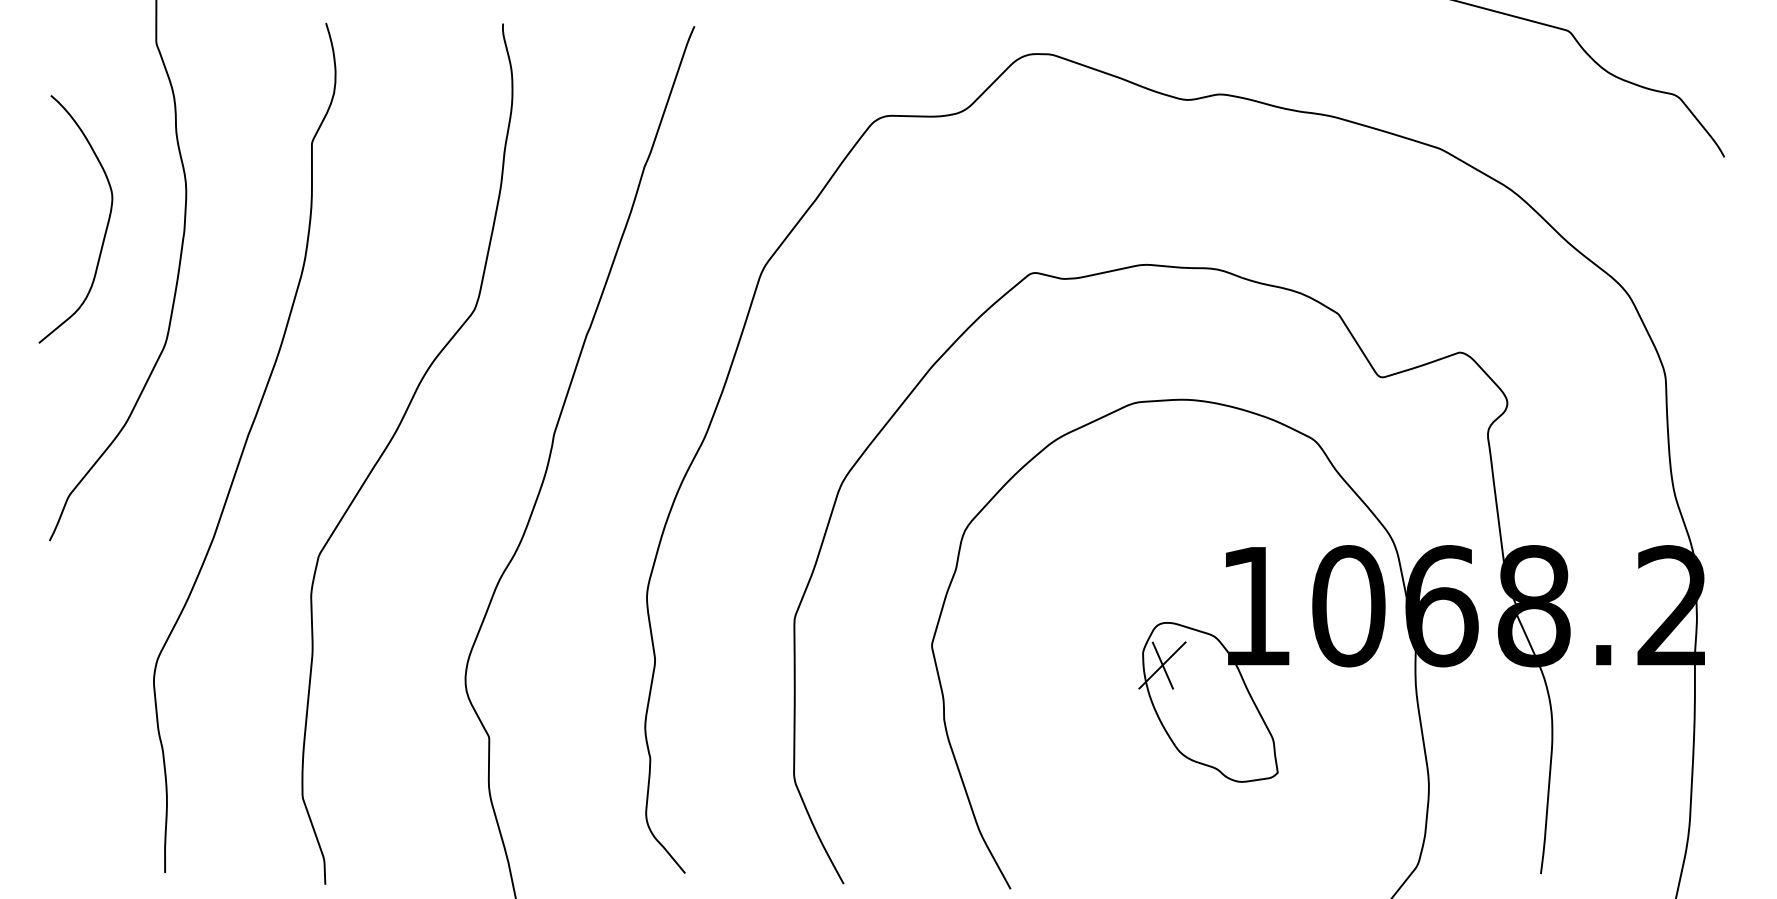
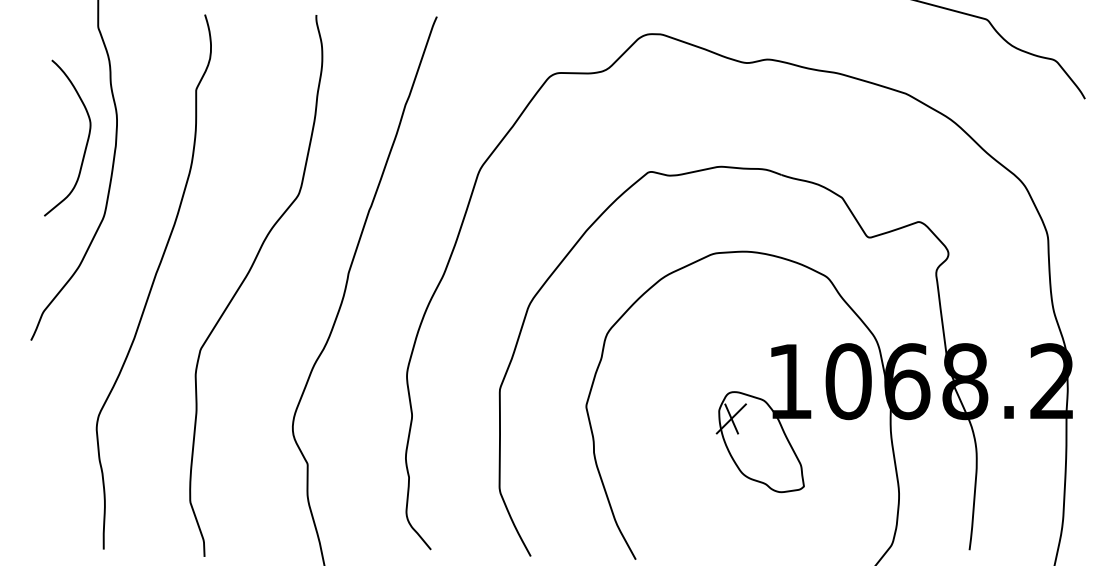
curve: (105, 224) -> (86, 141), moved

